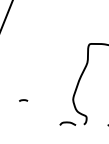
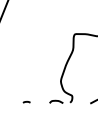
curve: (23, 100) -> (26, 102), moved

